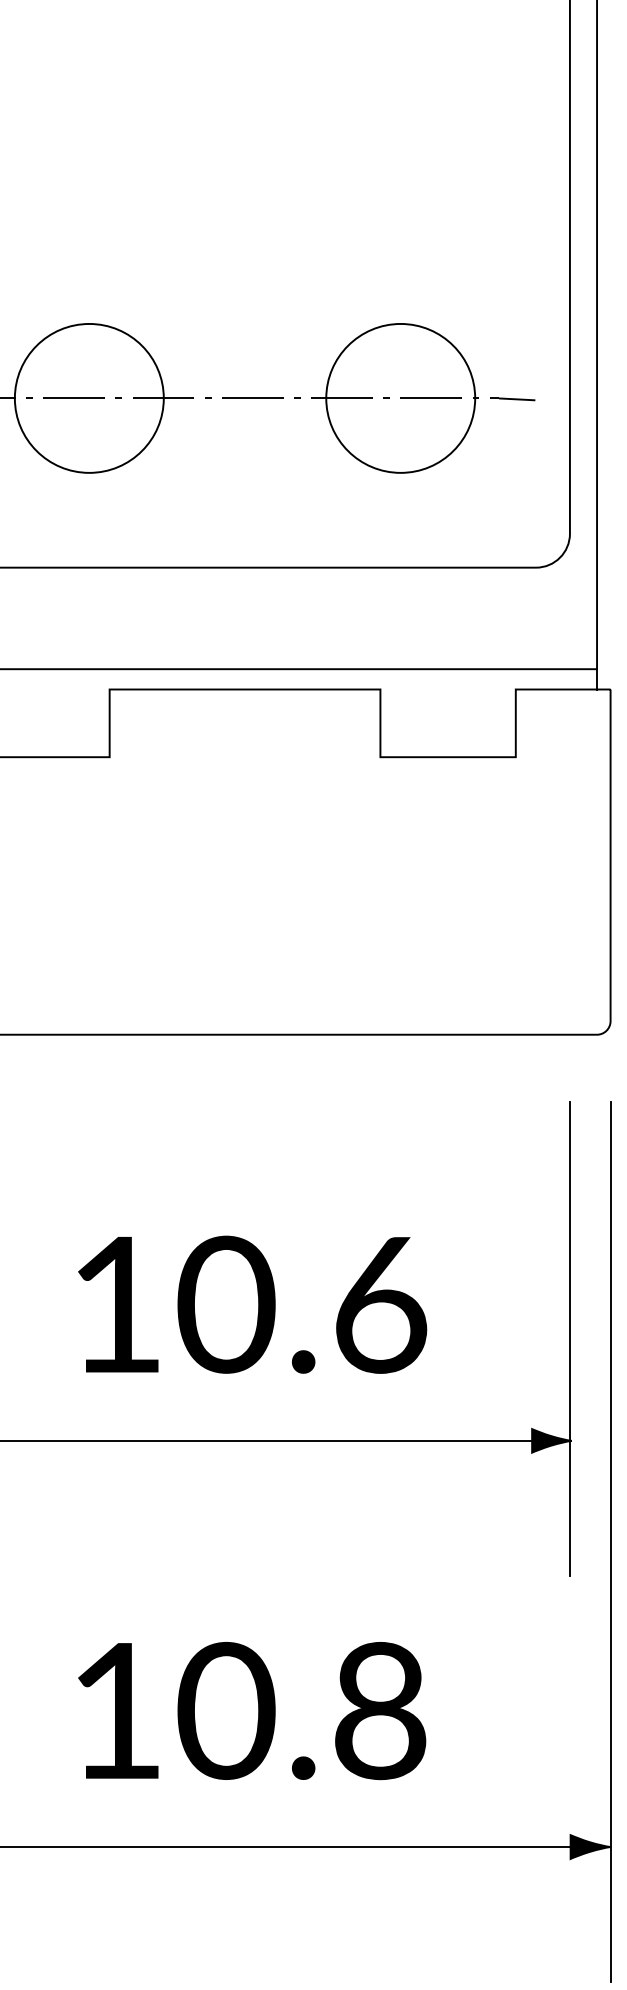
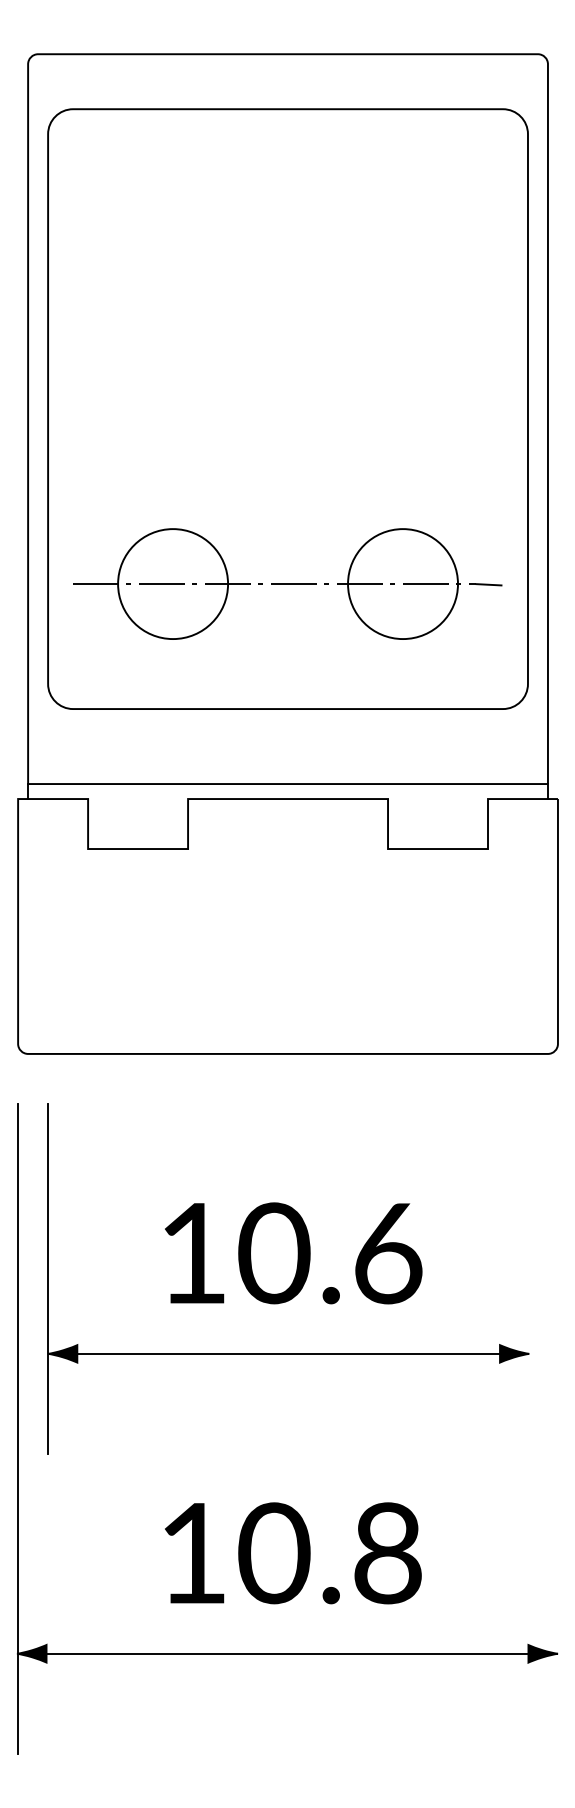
line: (569, 1338) -> (527, 1278), removed
line: (609, 1541) -> (557, 1428), removed

